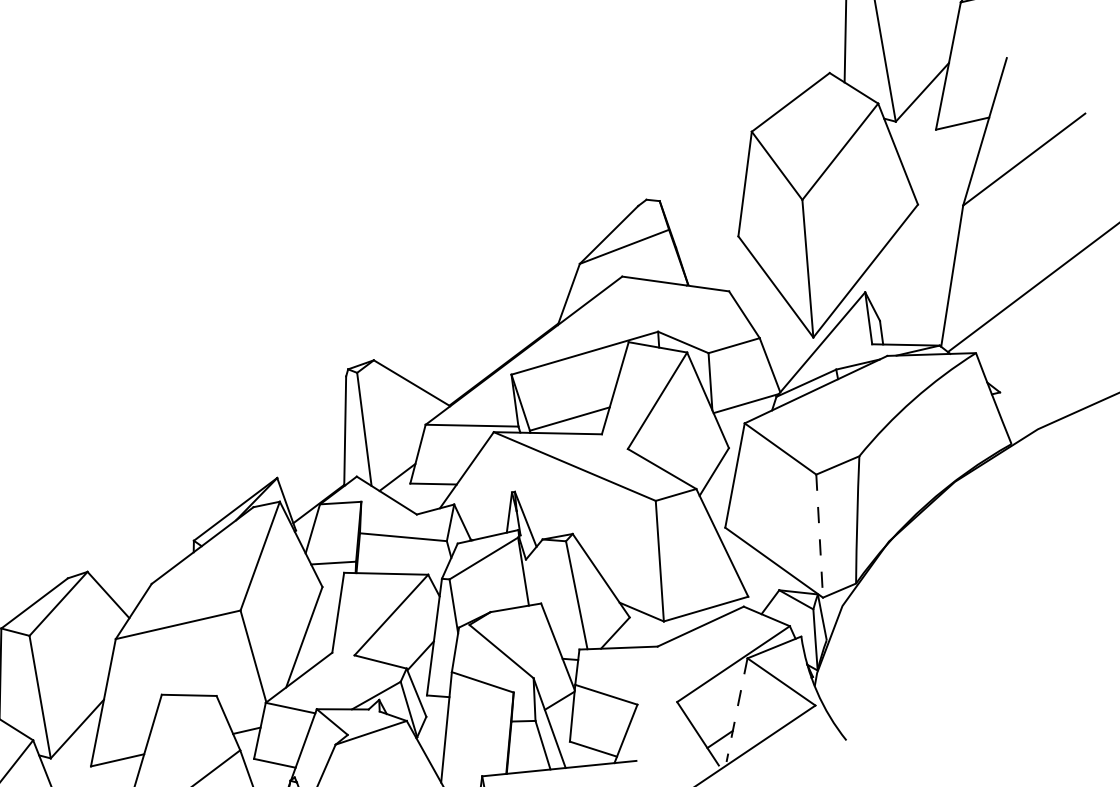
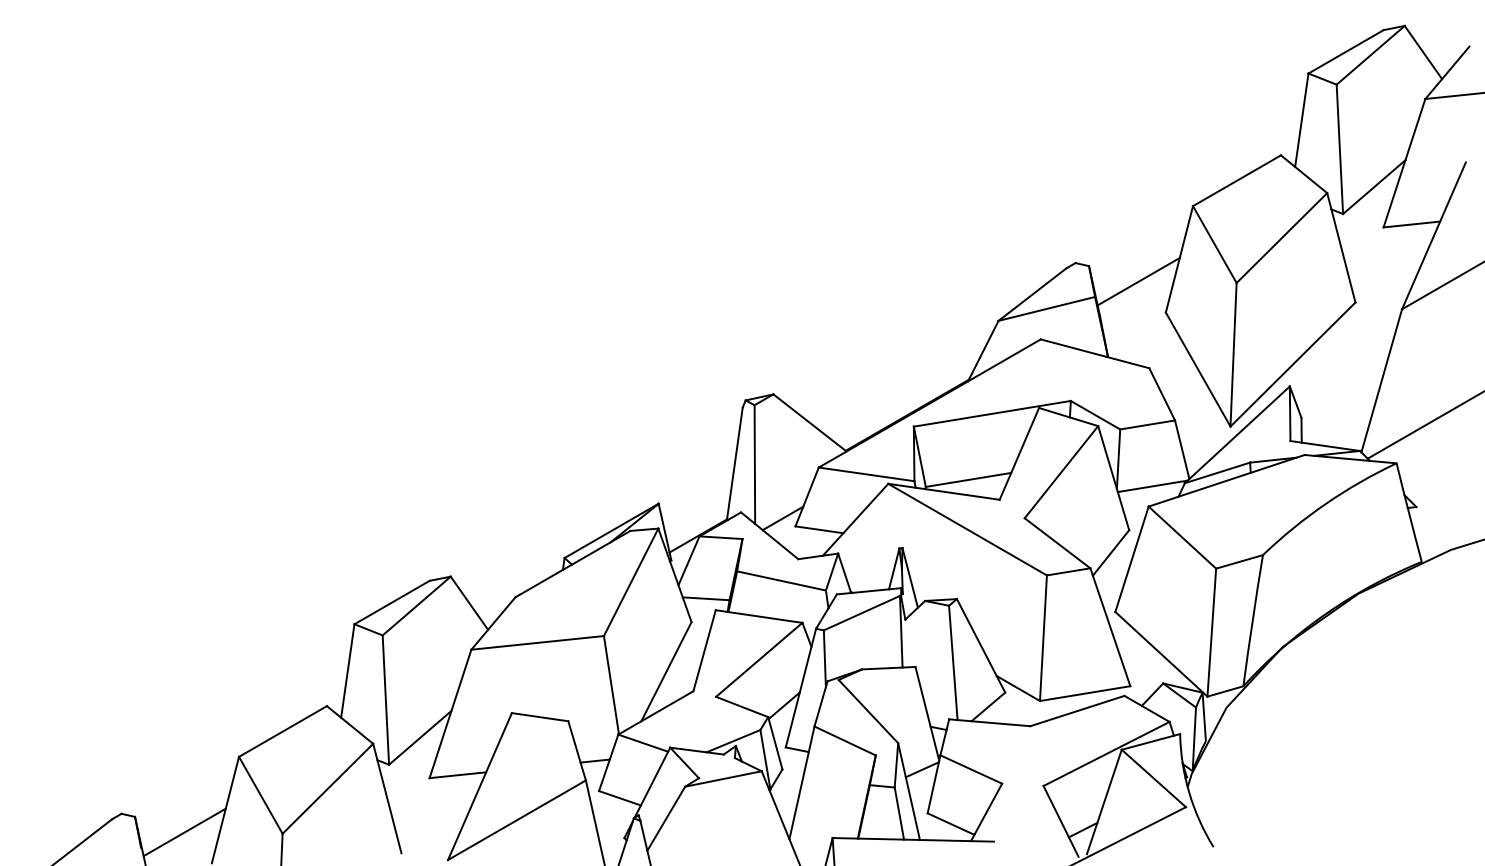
line: (708, 209) -> (1138, 281), added
line: (819, 537) -> (1211, 633), dashed -> solid
line: (737, 710) -> (1104, 802), dashed -> solid

